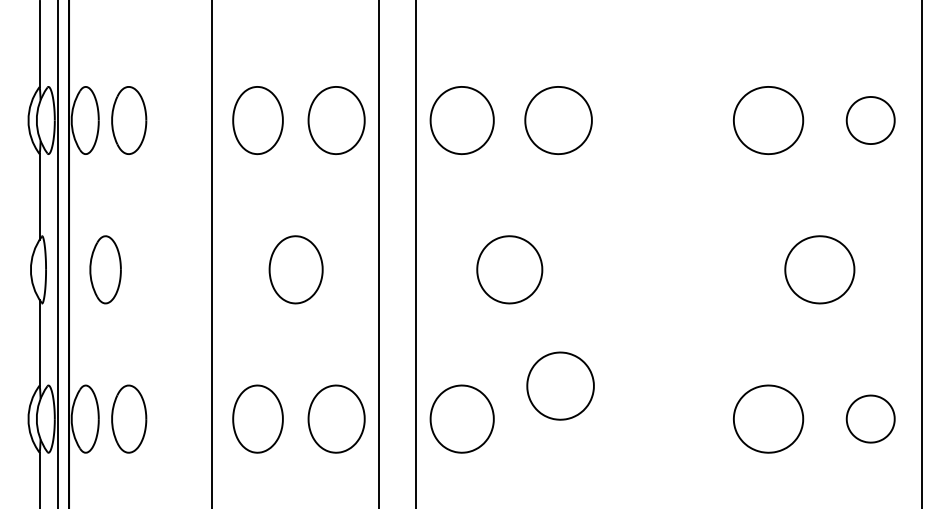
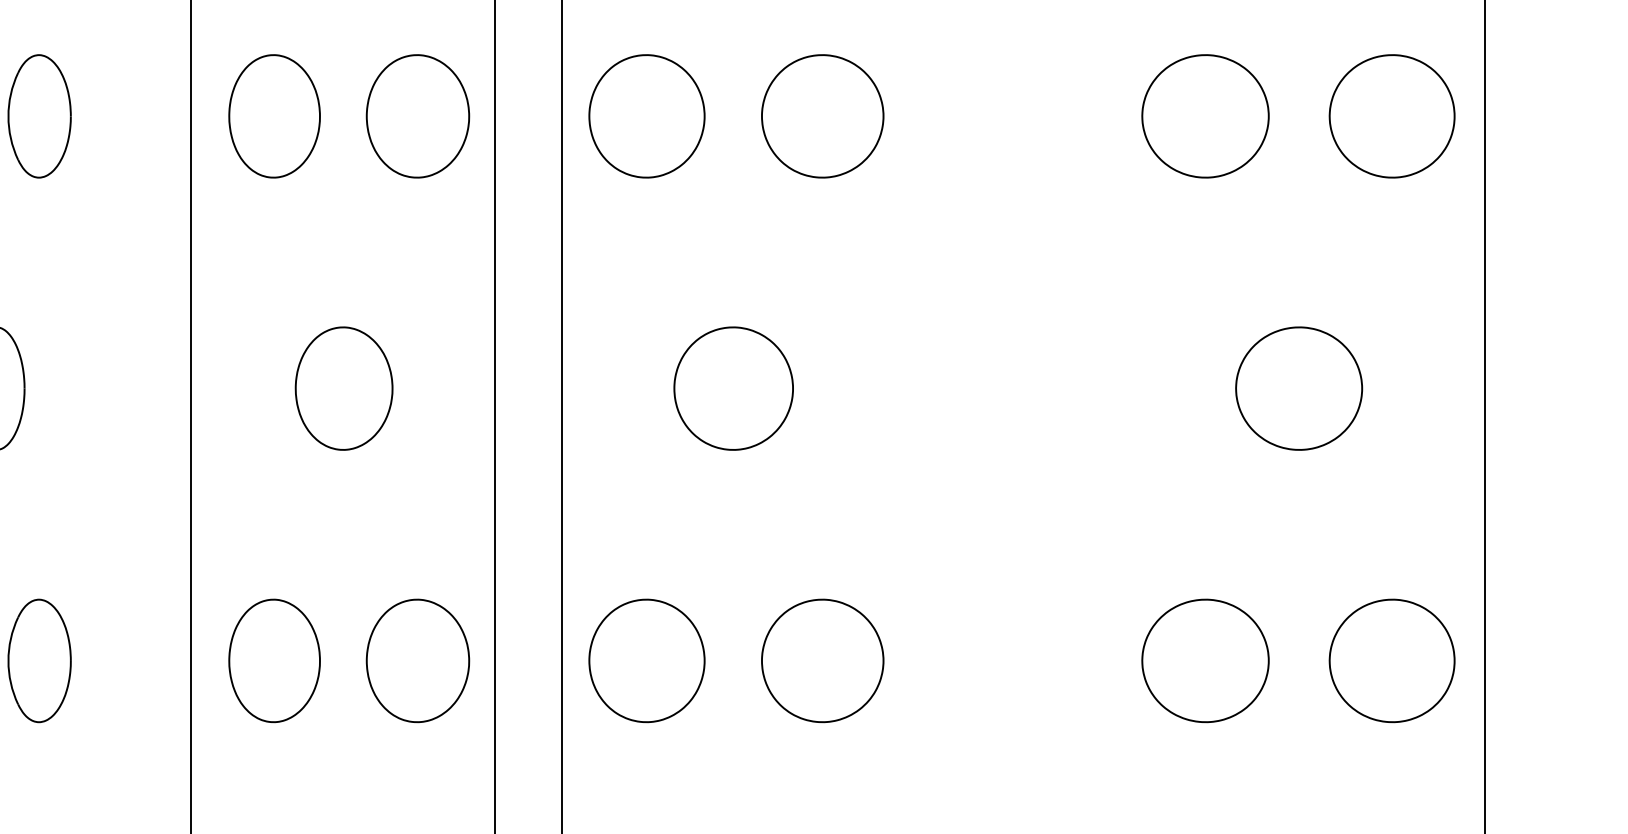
part: (870, 120) -> (1391, 116), size x1.43
part: (560, 385) -> (822, 659), moved
part: (870, 418) -> (1391, 659), size x1.43

